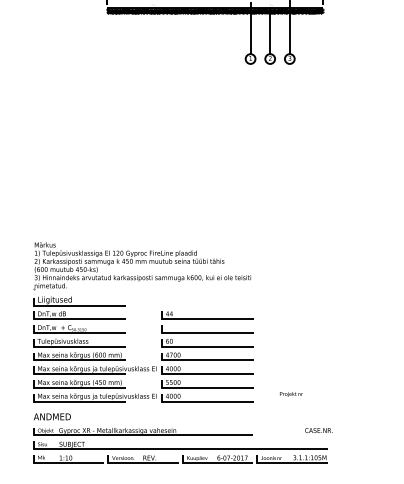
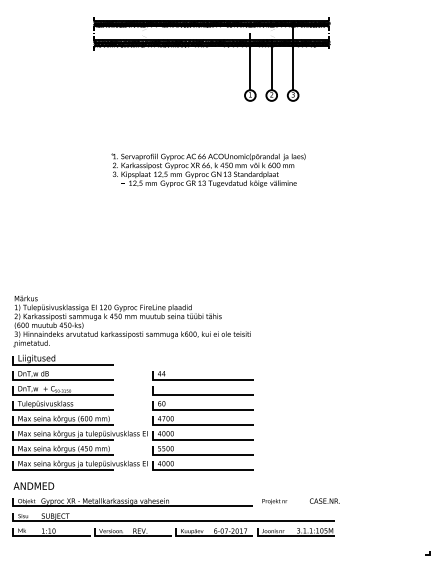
part: (212, 127) -> (208, 170), added
text: (291, 394) -> (274, 501), moved

